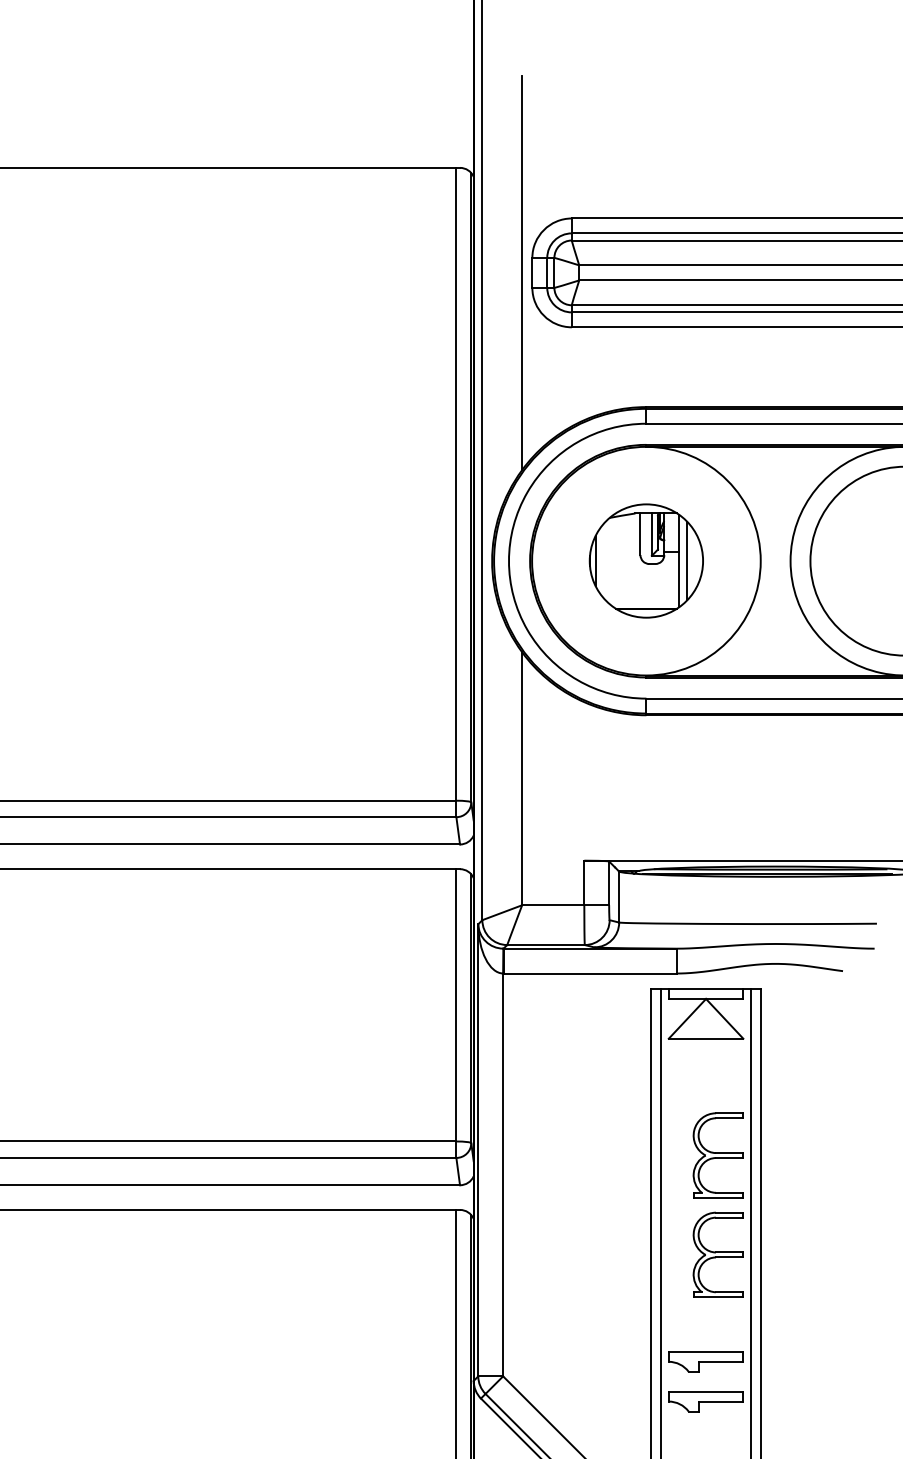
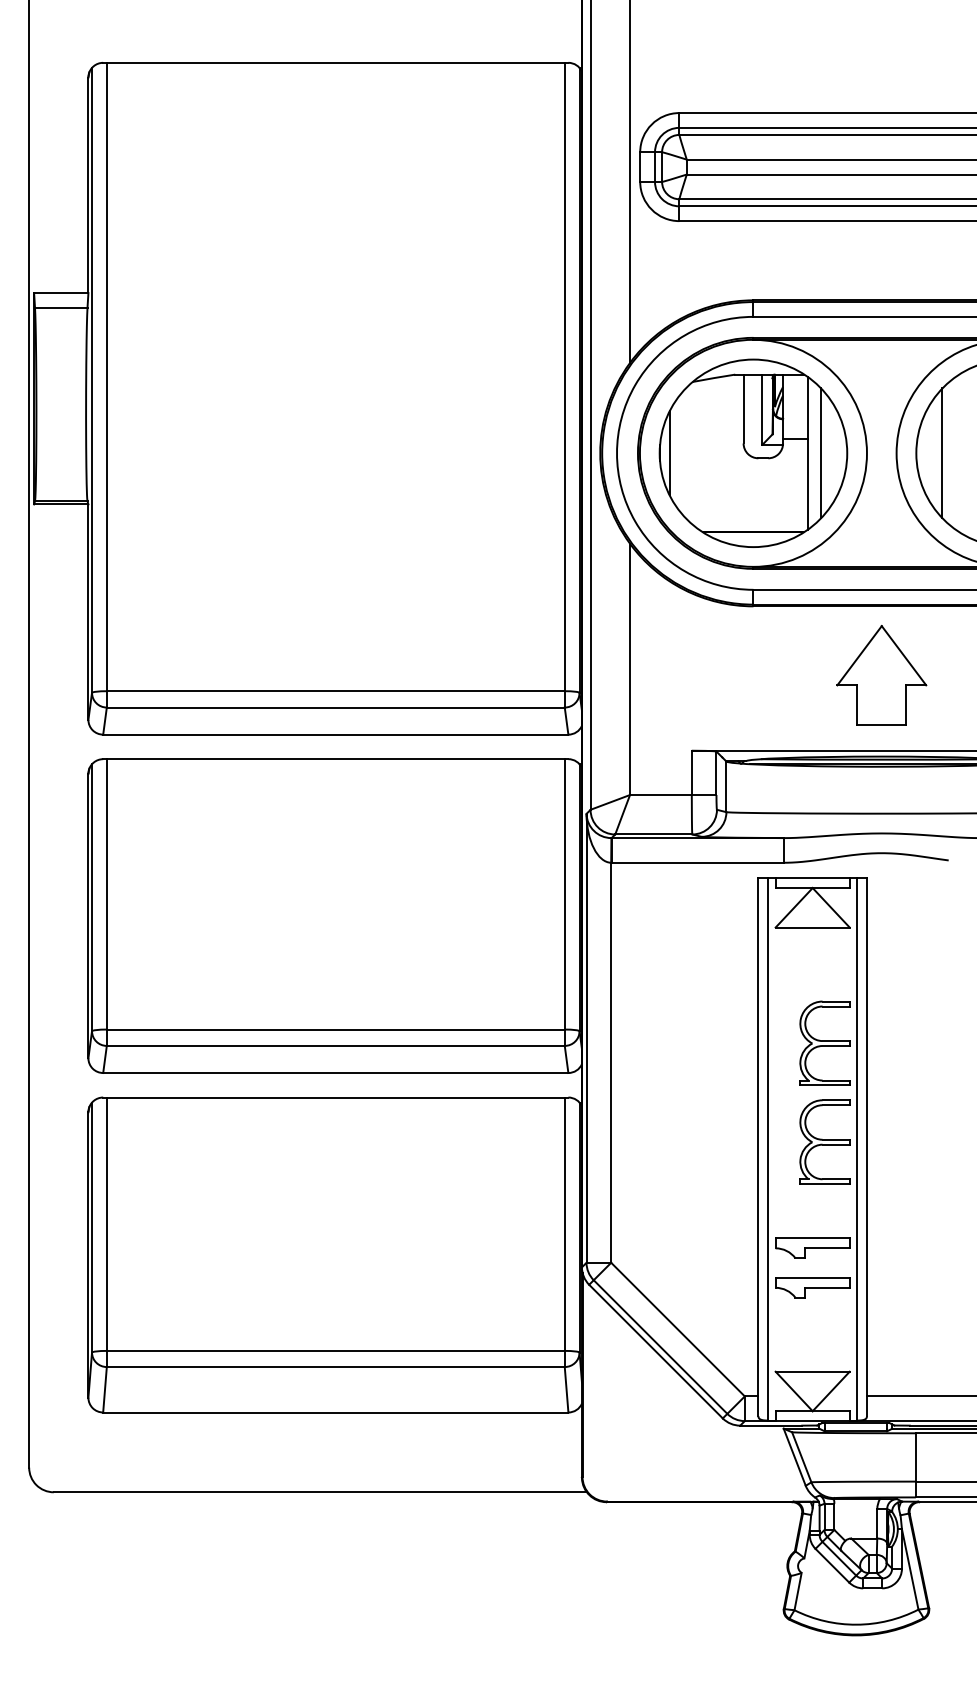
part: (646, 560) -> (753, 452), size x1.67
line: (836, 561) -> (942, 453), added
part: (775, 784) -> (881, 675), added

